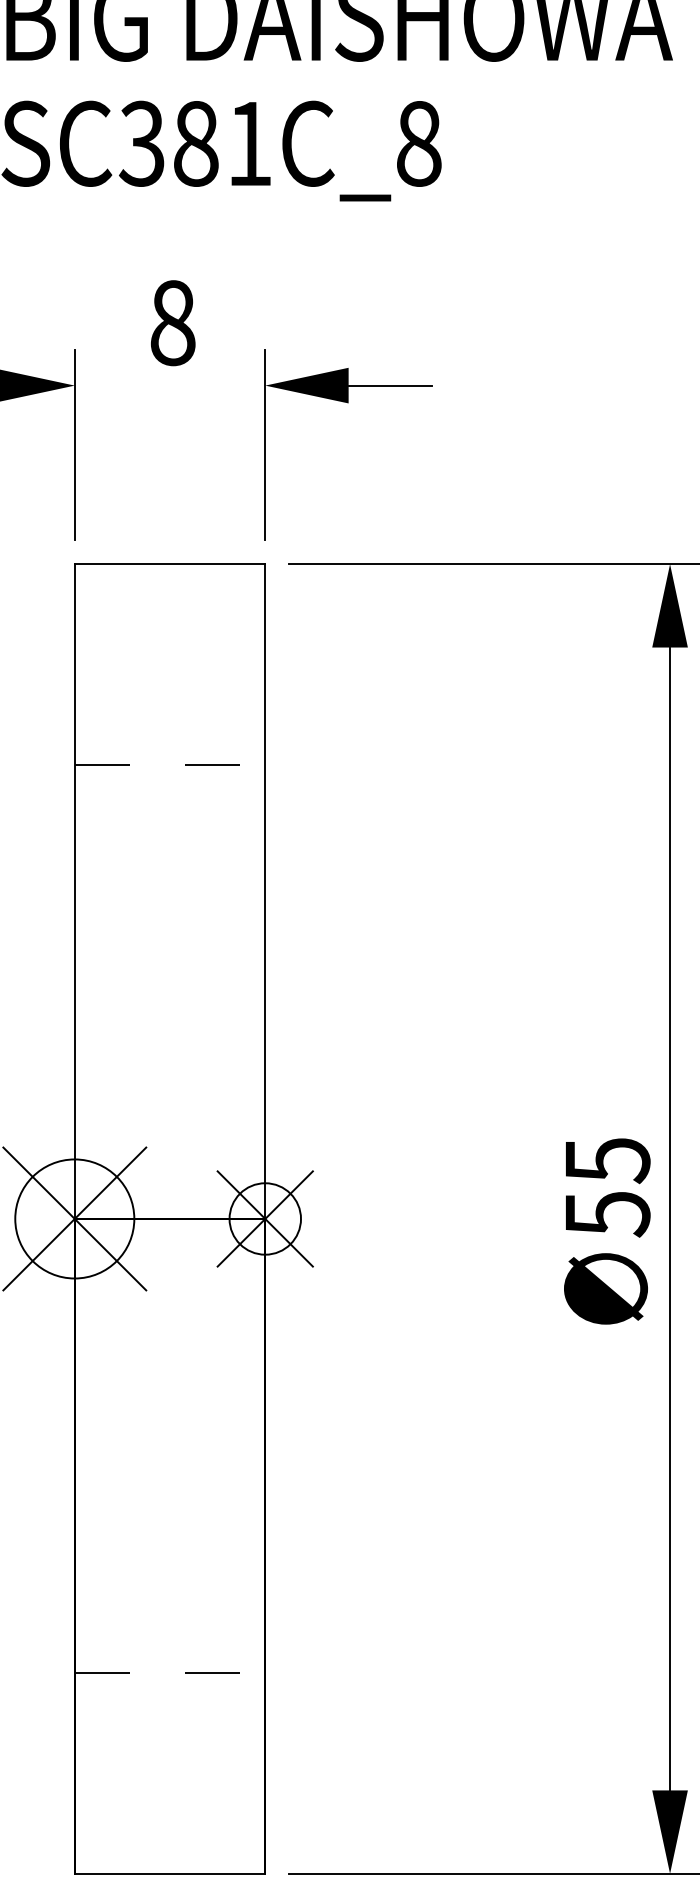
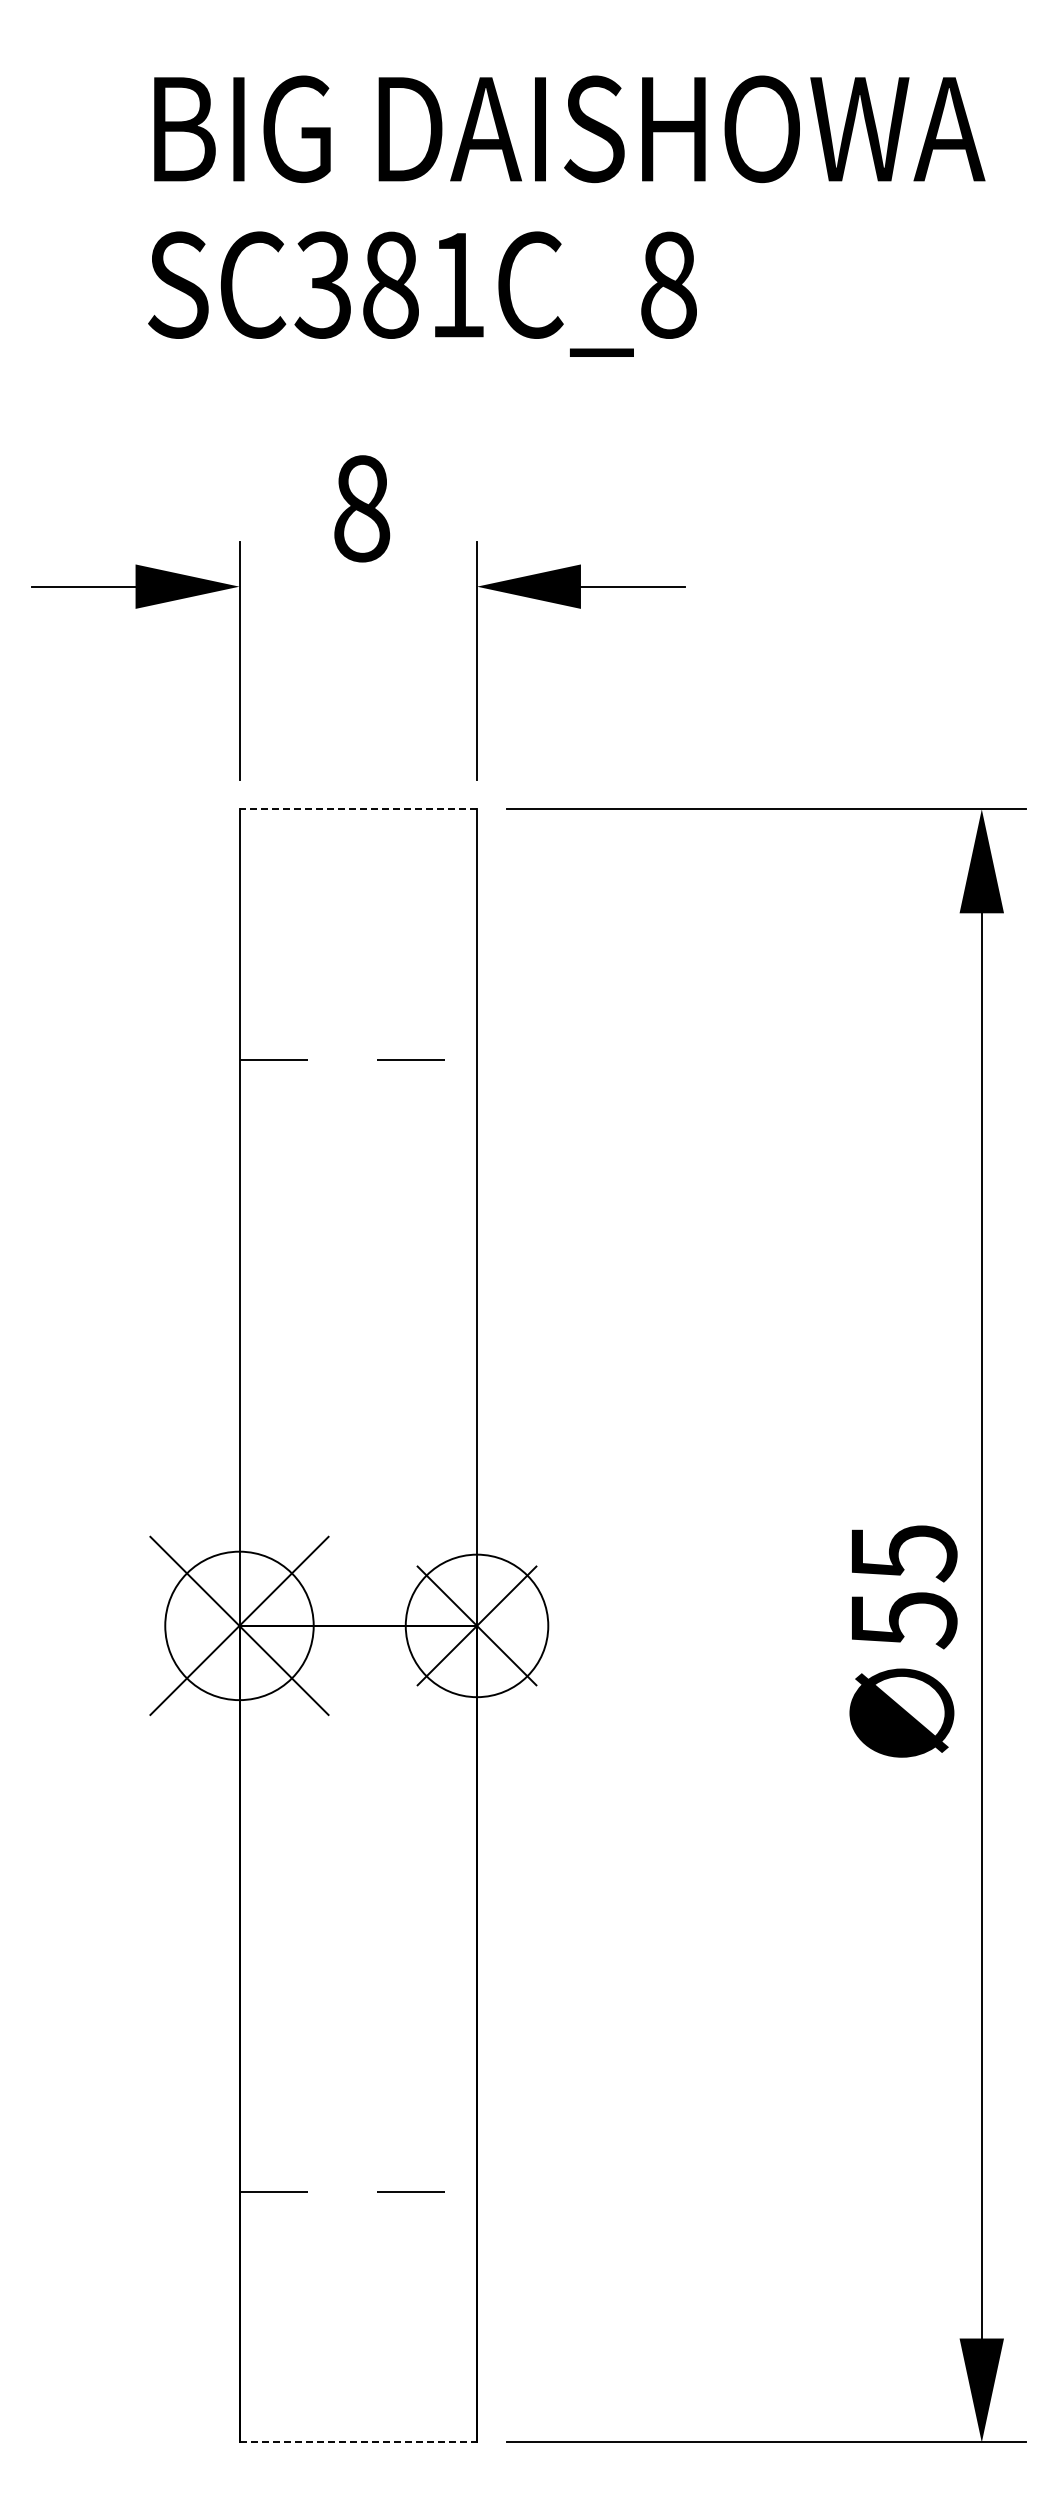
line: (170, 564) -> (358, 809), solid -> dashed
circle: (264, 1218) -> (476, 1625), size x1.6
line: (170, 1873) -> (358, 2442), solid -> dashed

